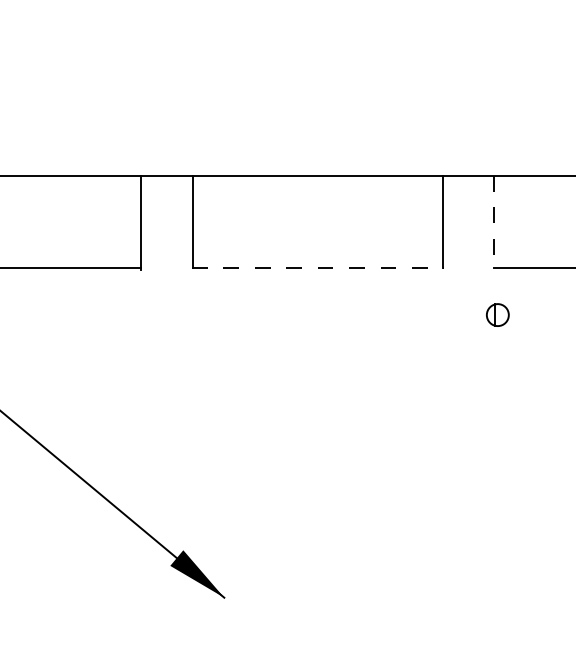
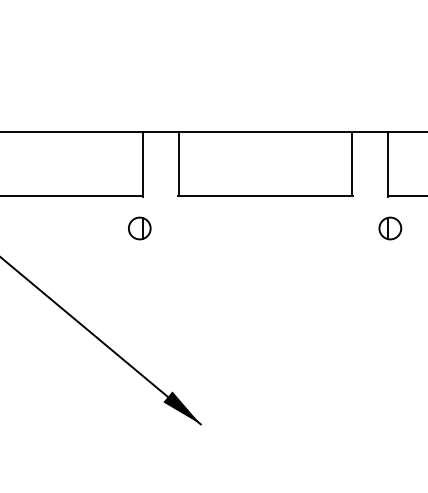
line: (493, 222) -> (387, 164), dashed -> solid
line: (319, 267) -> (266, 195), dashed -> solid
part: (135, 315) -> (139, 228), added
part: (497, 315) -> (390, 228), size x1.43

